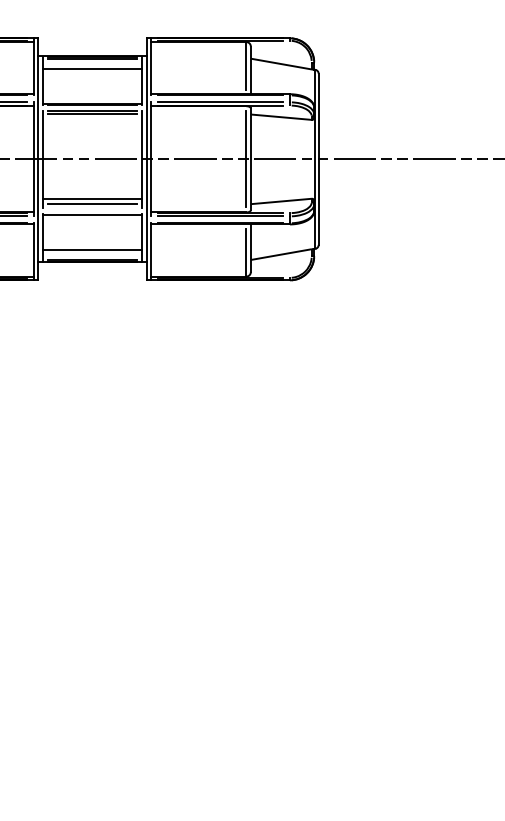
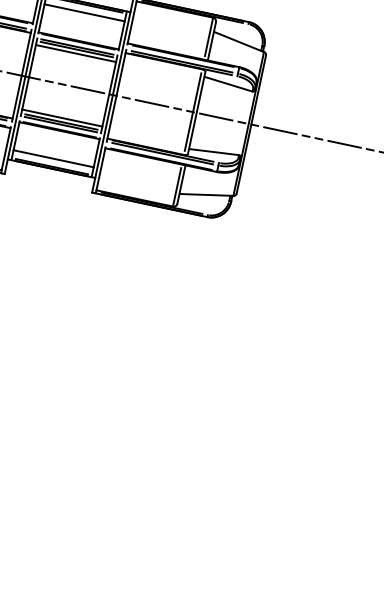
line: (92, 119) -> (75, 53), added
line: (92, 207) -> (60, 124), added
line: (92, 213) -> (59, 129), added

